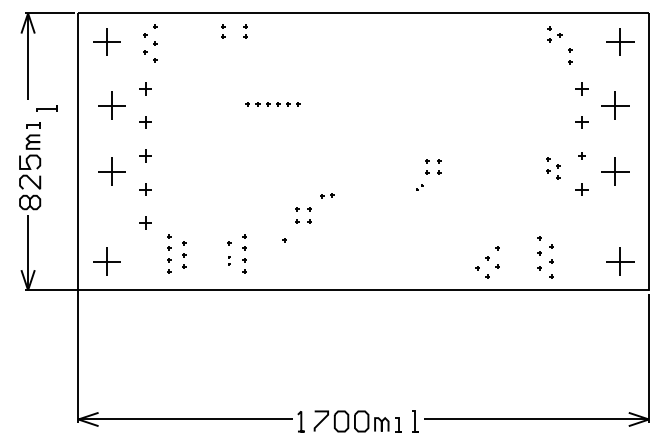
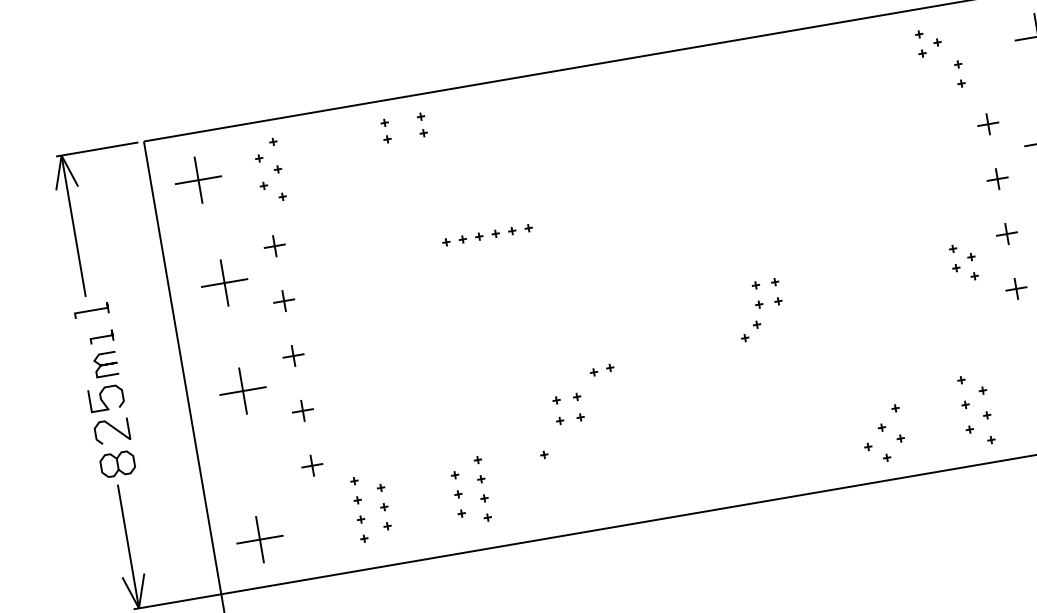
line: (46, 108) -> (90, 310), moved
part: (581, 155) -> (1006, 233), size x1.67
part: (419, 187) -> (750, 330), size x1.67
part: (229, 260) -> (460, 503), size x1.67

